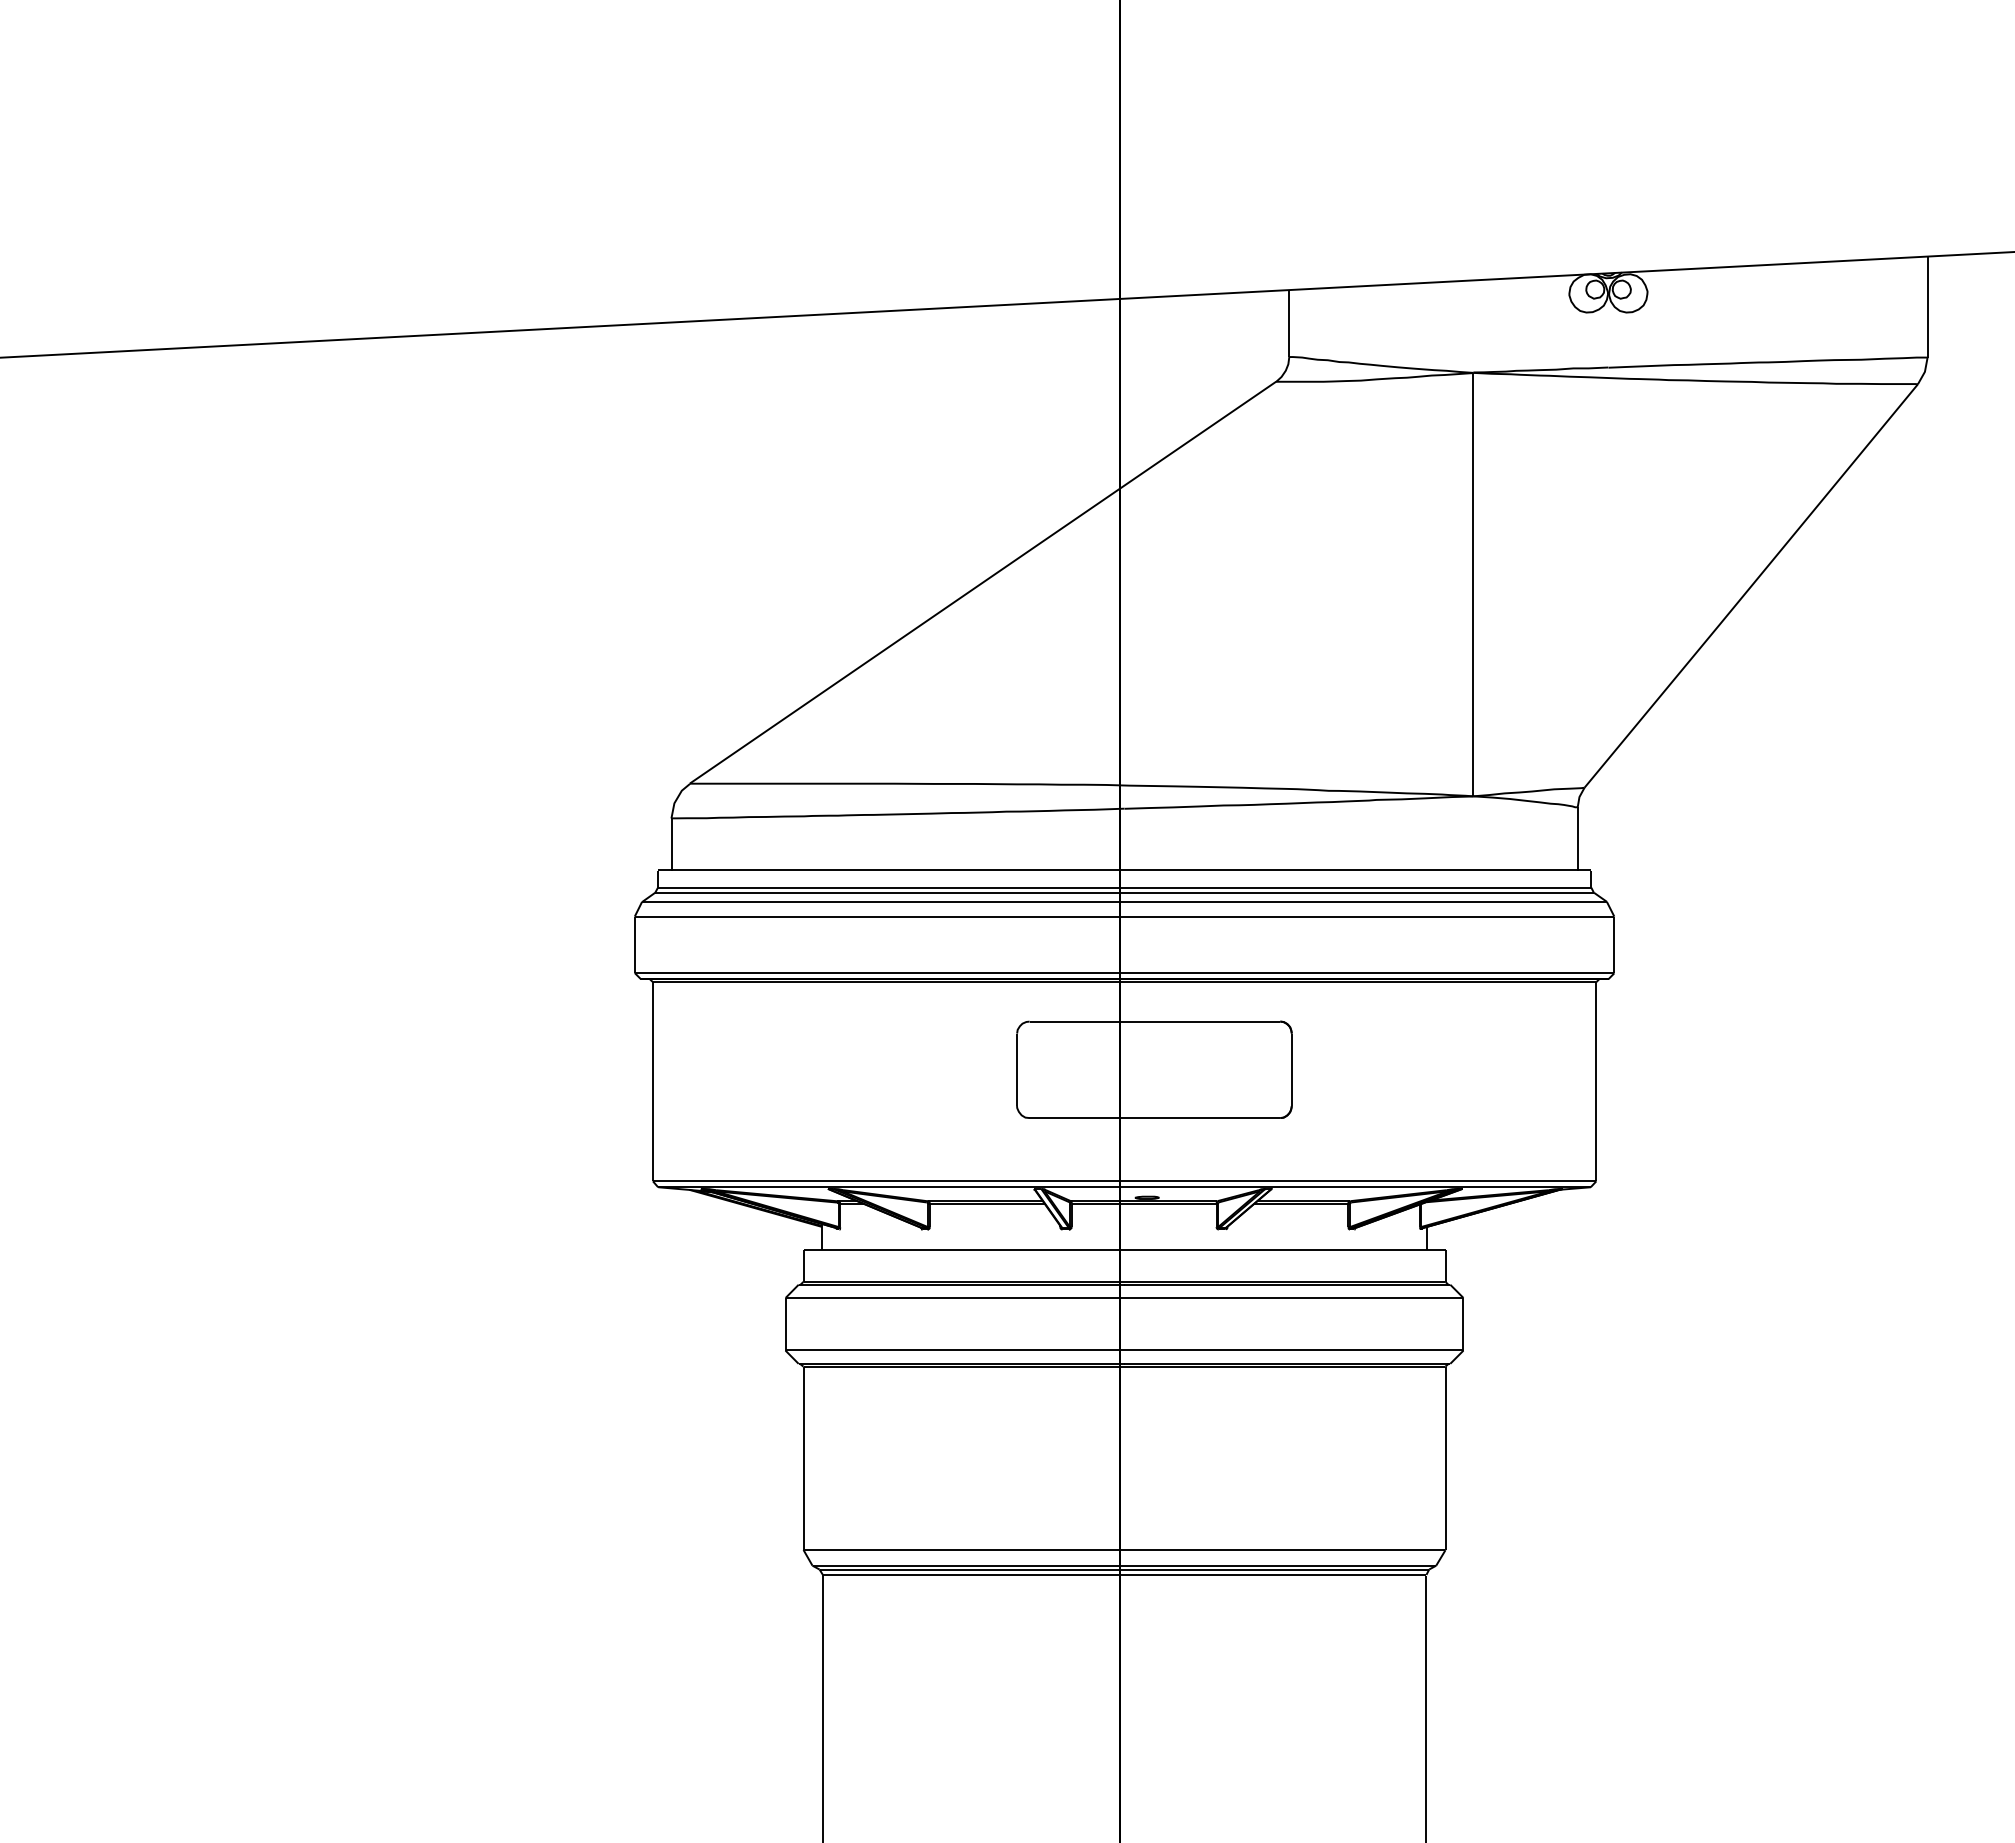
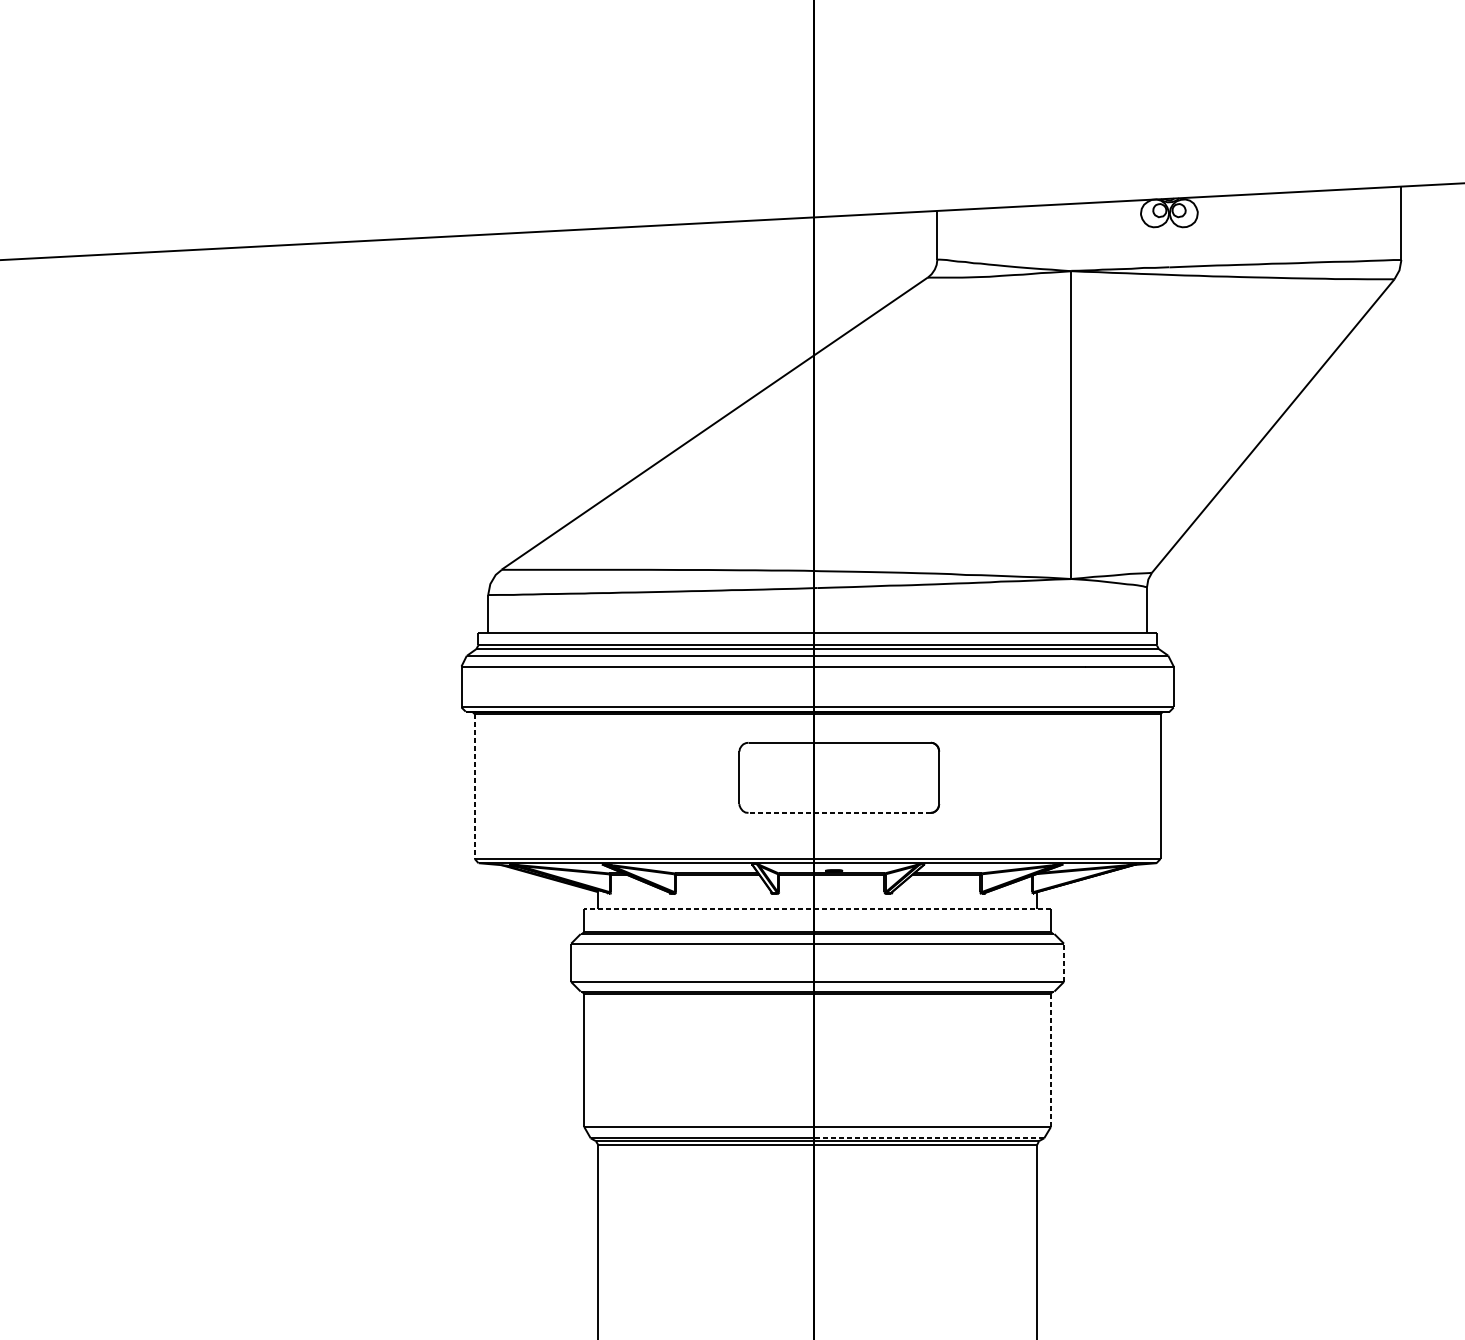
line: (652, 1081) -> (474, 786), solid -> dashed
line: (1154, 1118) -> (839, 813), solid -> dashed
line: (1124, 1249) -> (817, 908), solid -> dashed
line: (1463, 1323) -> (1064, 962), solid -> dashed
line: (1445, 1458) -> (1050, 1060), solid -> dashed
line: (1280, 1565) -> (930, 1138), solid -> dashed

